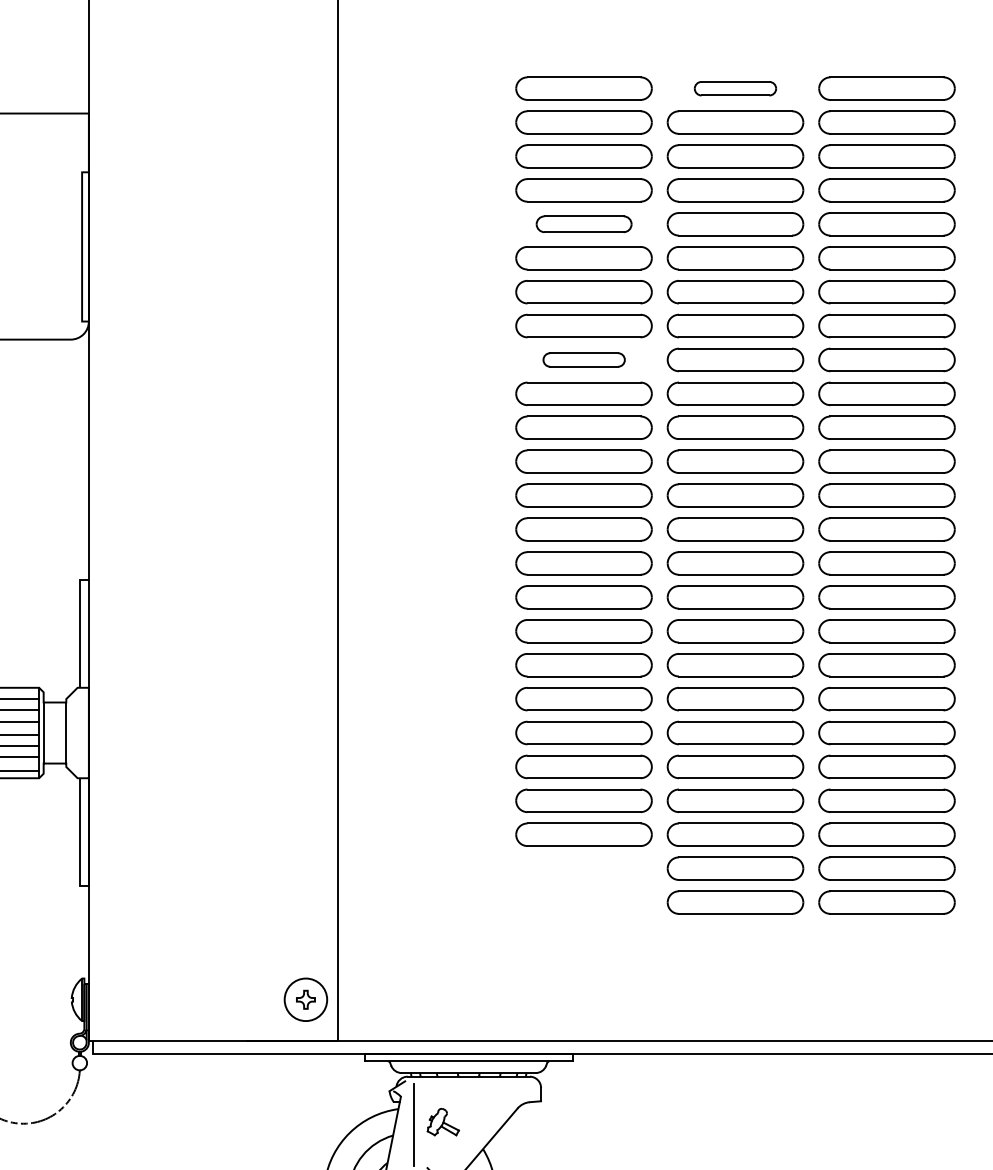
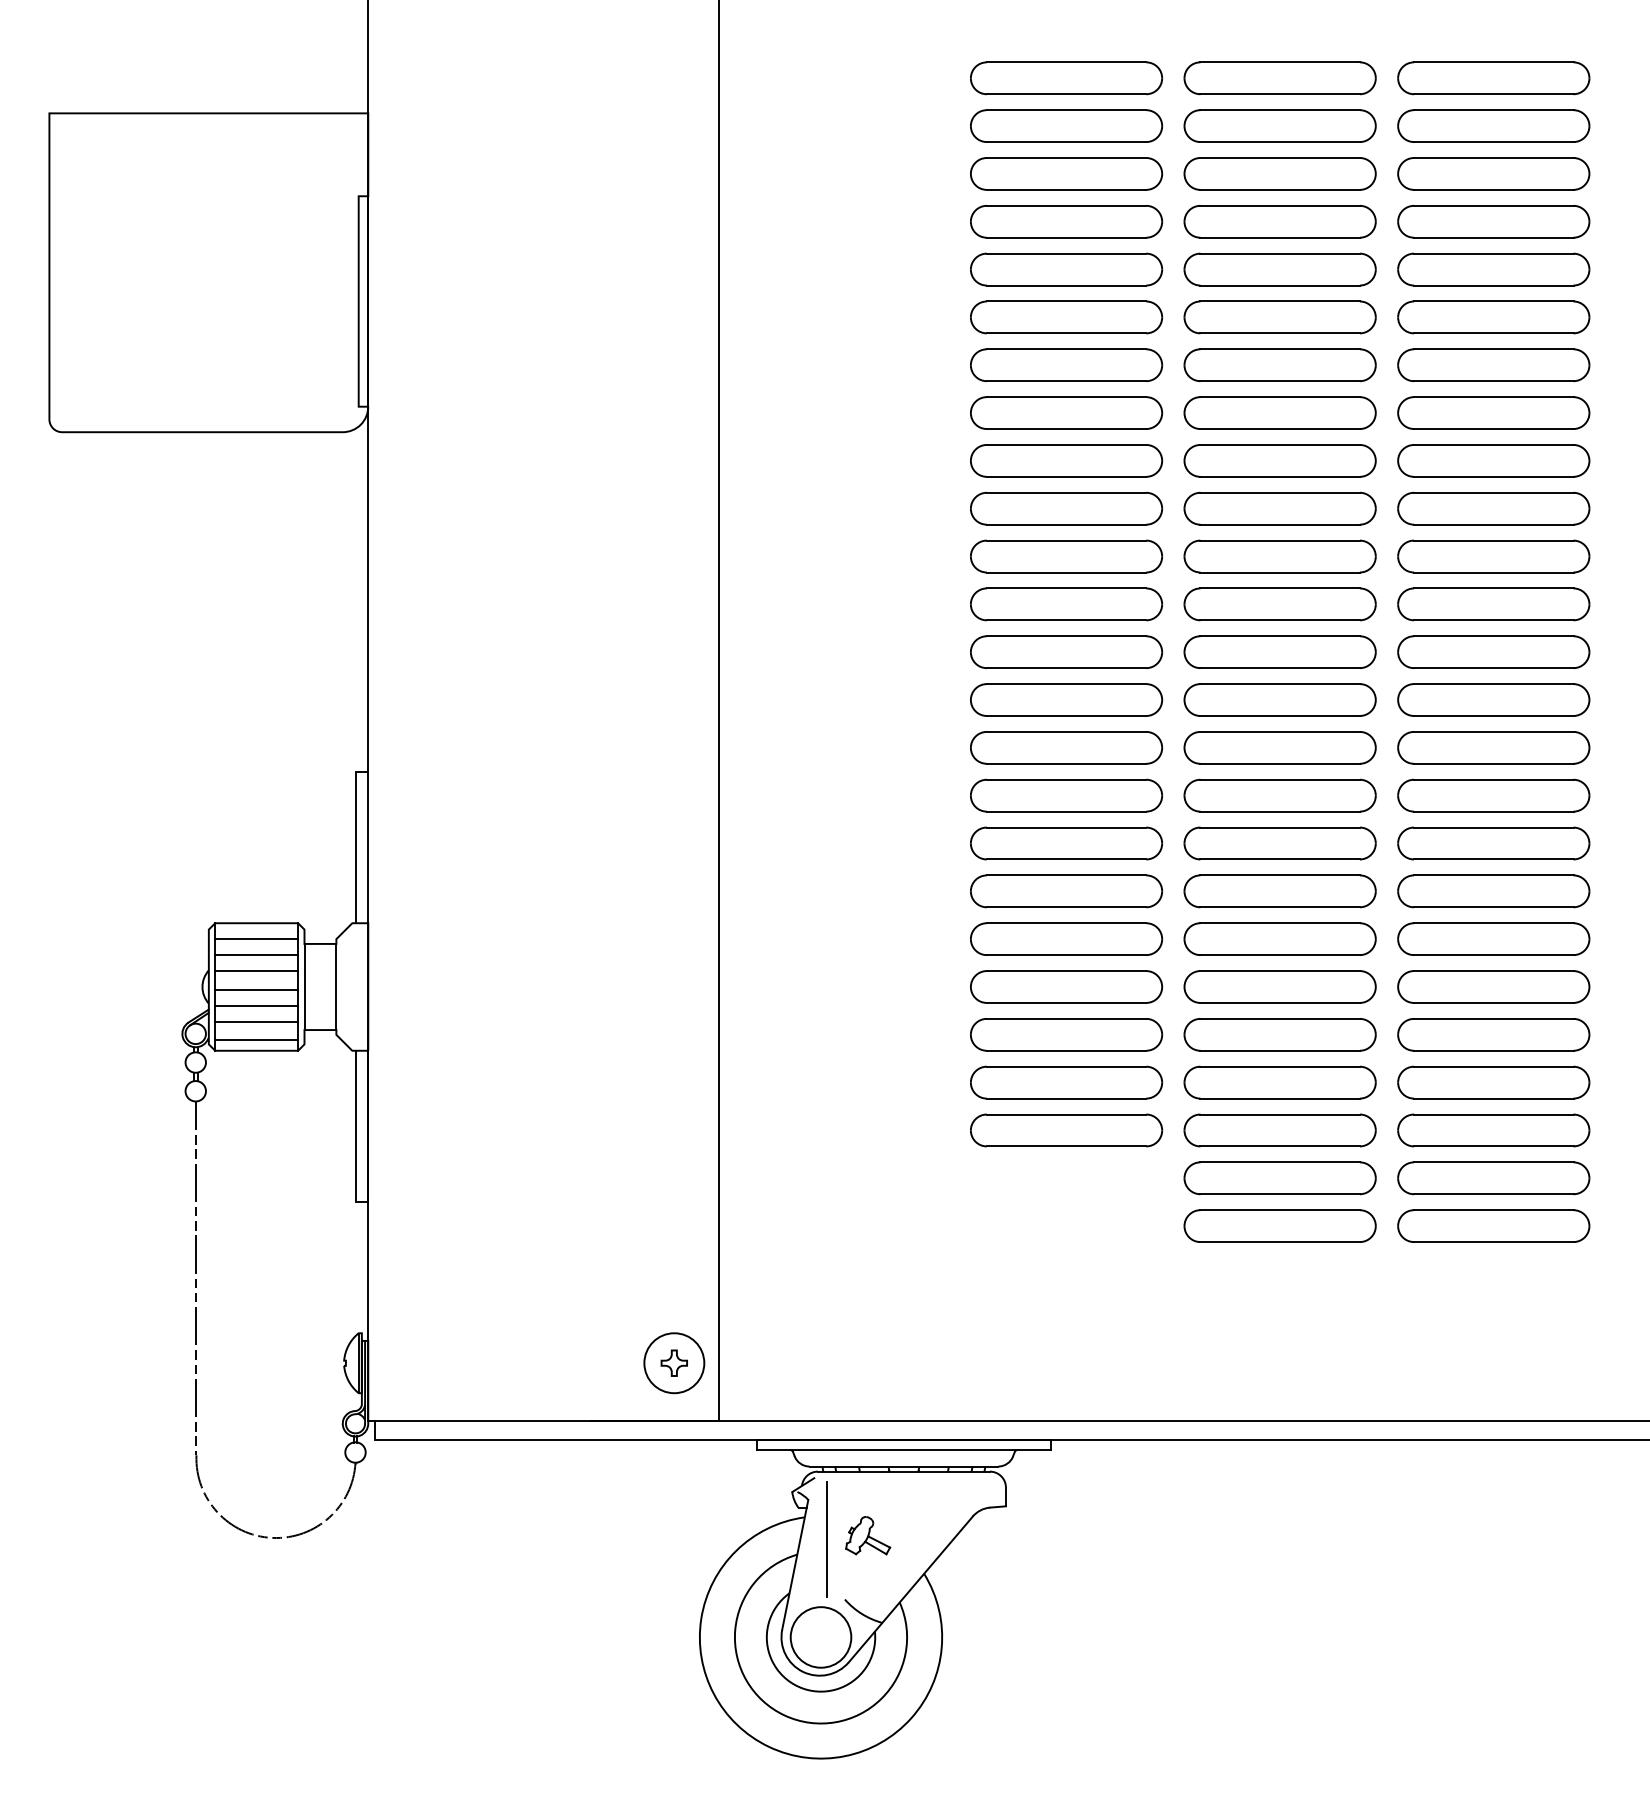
part: (735, 88) -> (1279, 78), size x1.67
part: (584, 224) -> (1066, 269), size x1.43
part: (584, 359) -> (1066, 460), size x1.67

